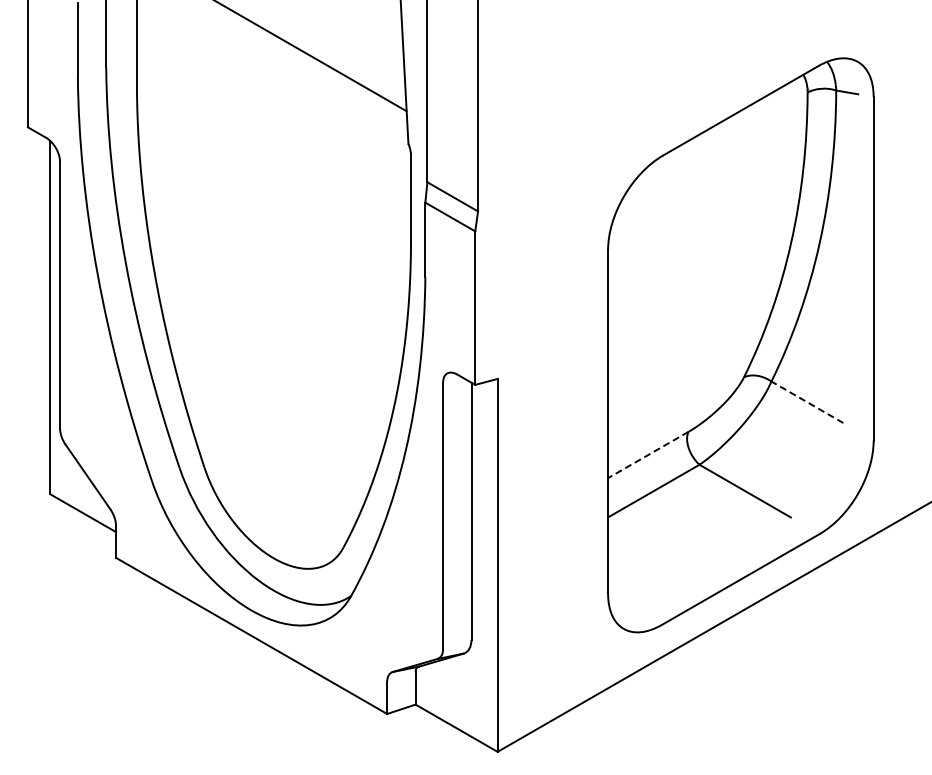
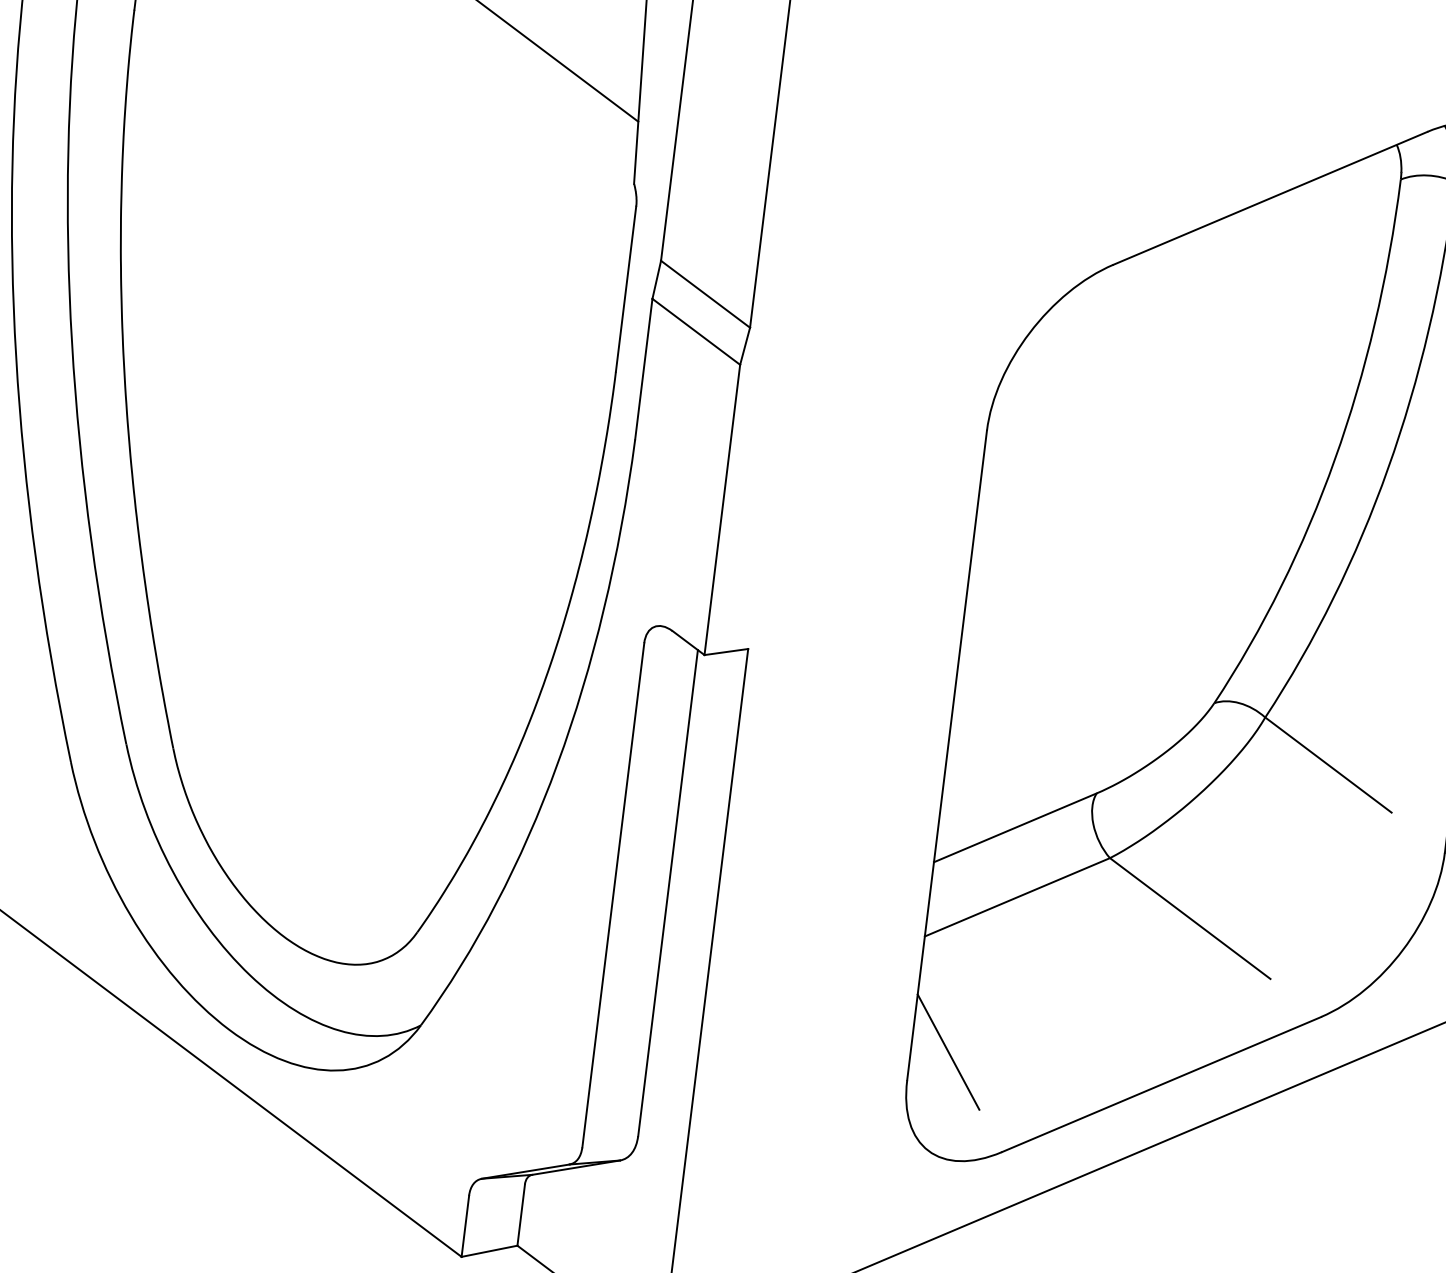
line: (807, 402) -> (1328, 765), dashed -> solid
line: (647, 455) -> (1013, 828), dashed -> solid
line: (627, 576) -> (947, 1052), added

